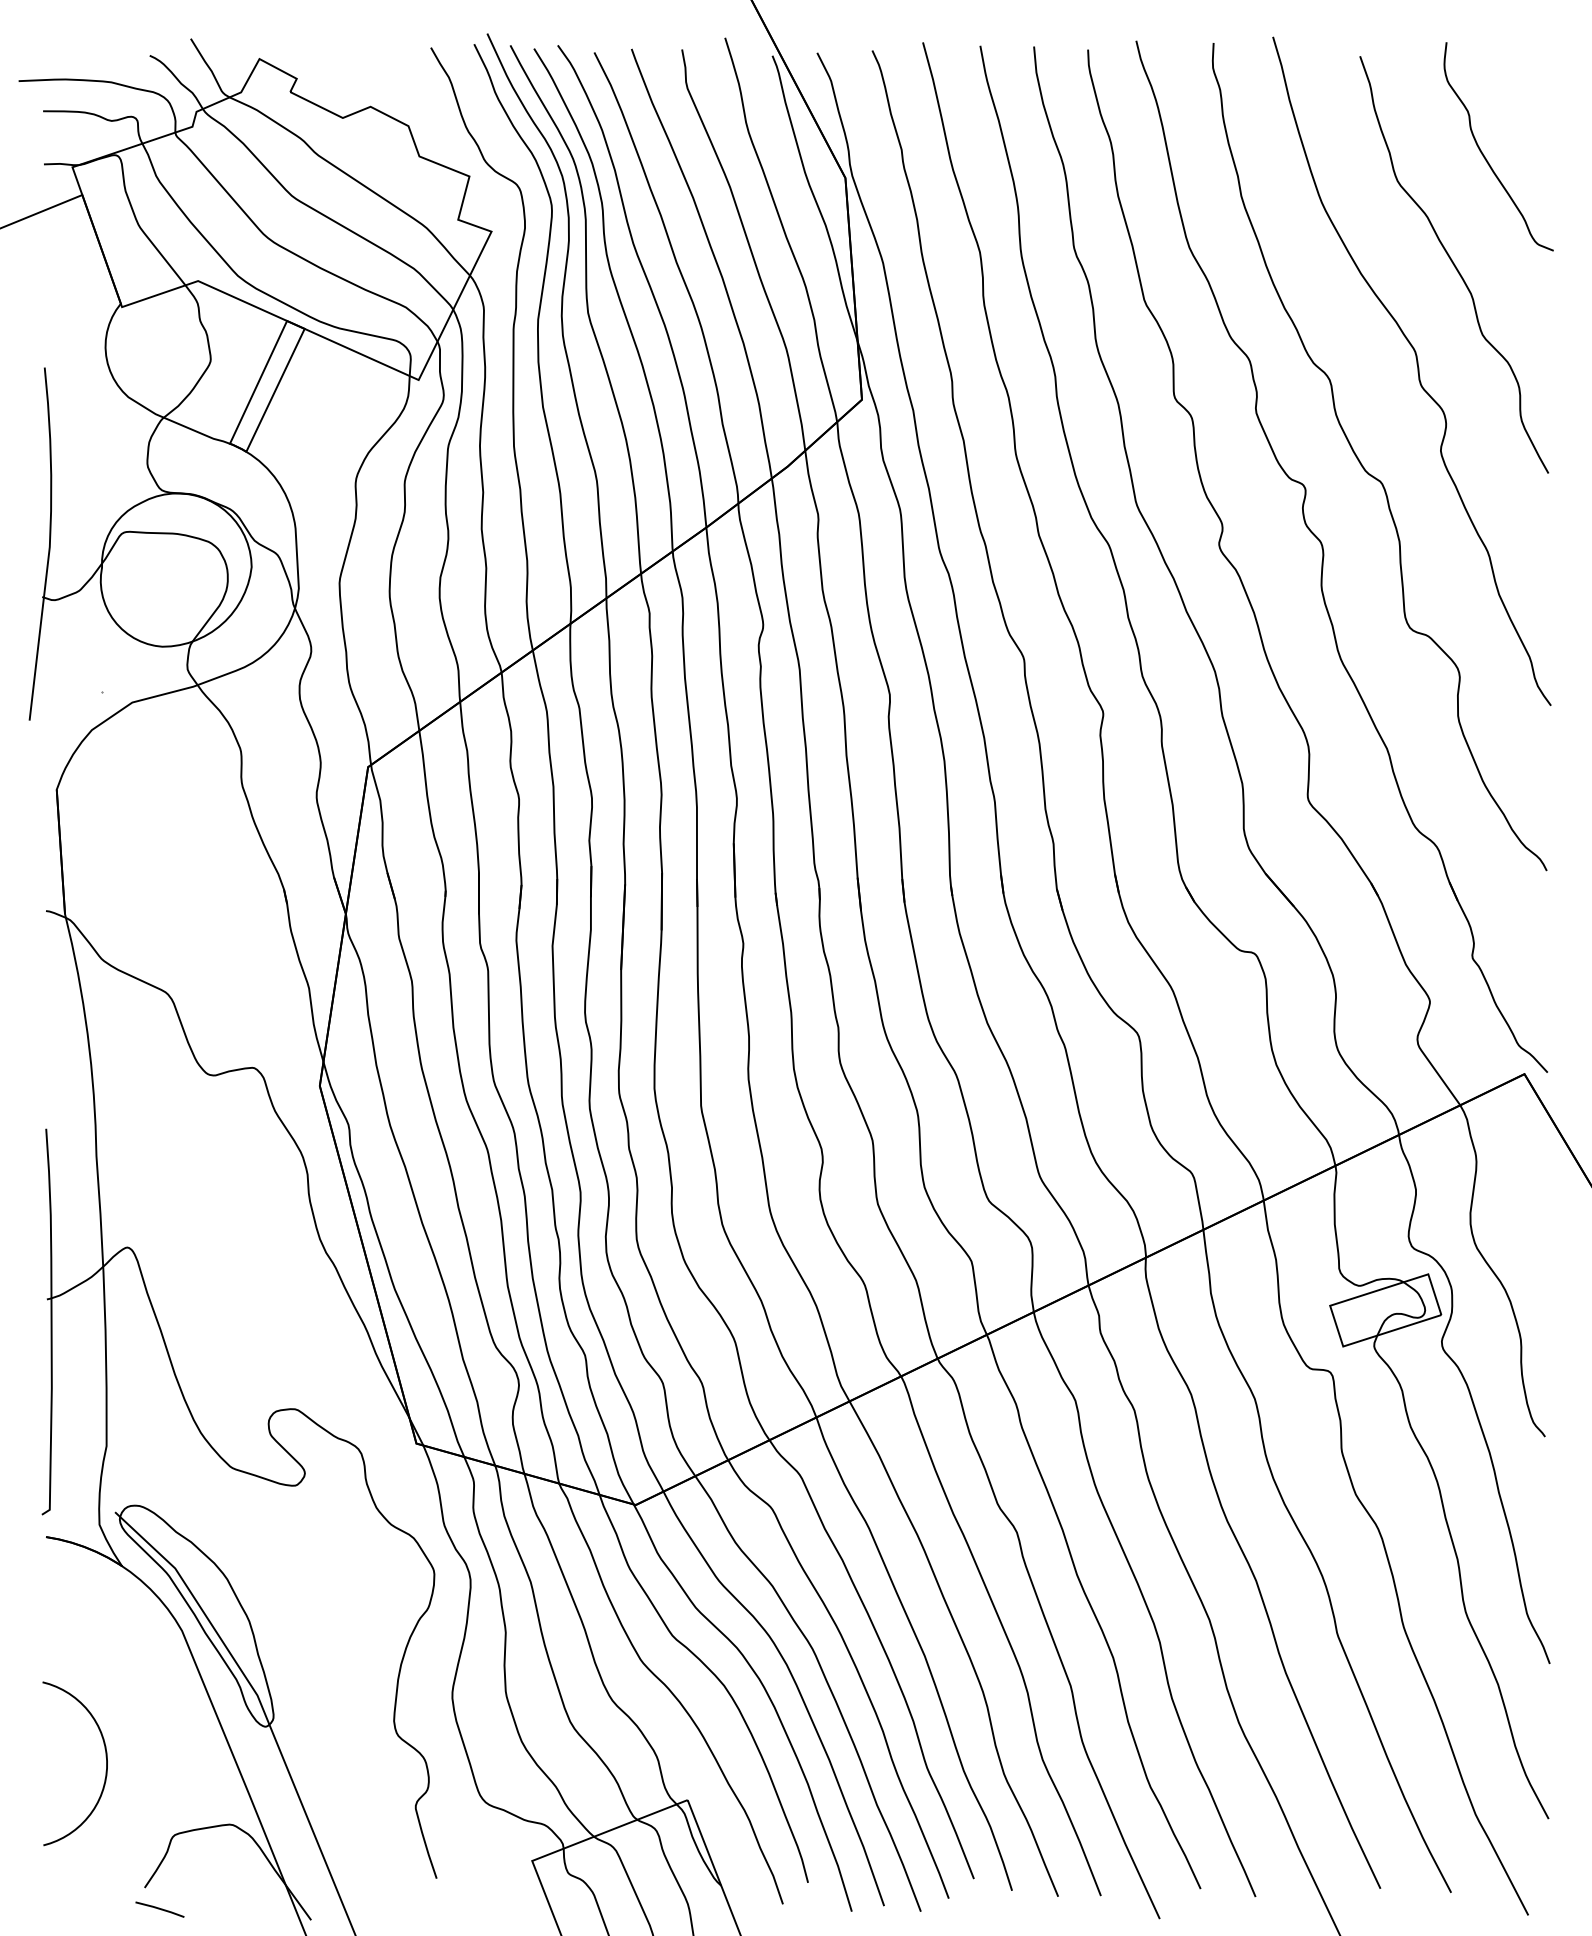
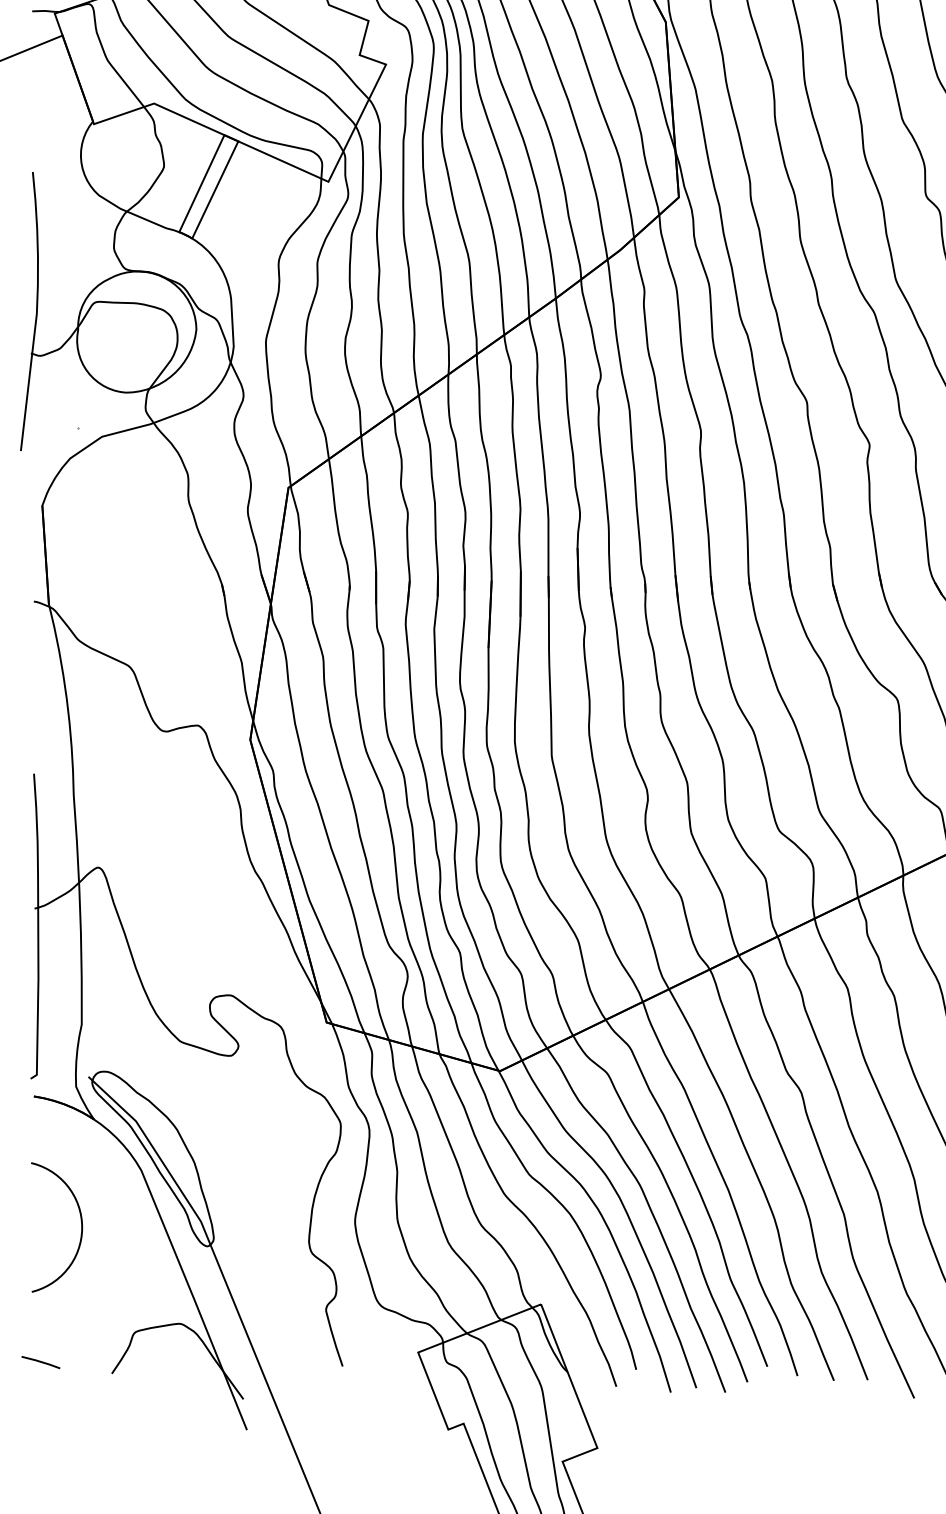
curve: (105, 1756) -> (80, 1221), moved
line: (159, 1909) -> (40, 1362), moved

